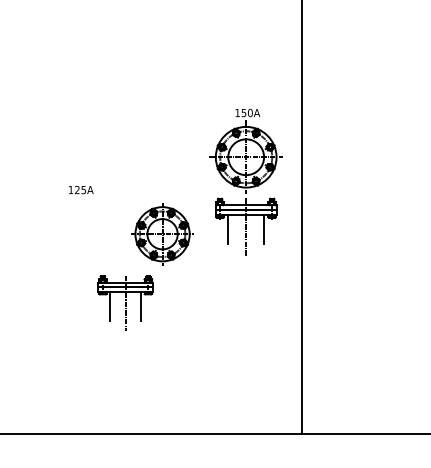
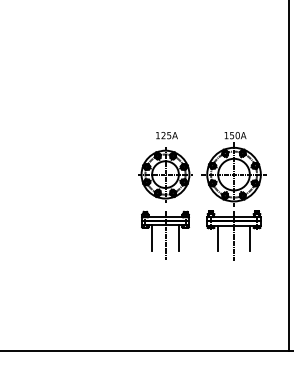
part: (245, 181) -> (233, 196), moved
text: (81, 190) -> (167, 135), moved
part: (125, 302) -> (165, 234), moved

